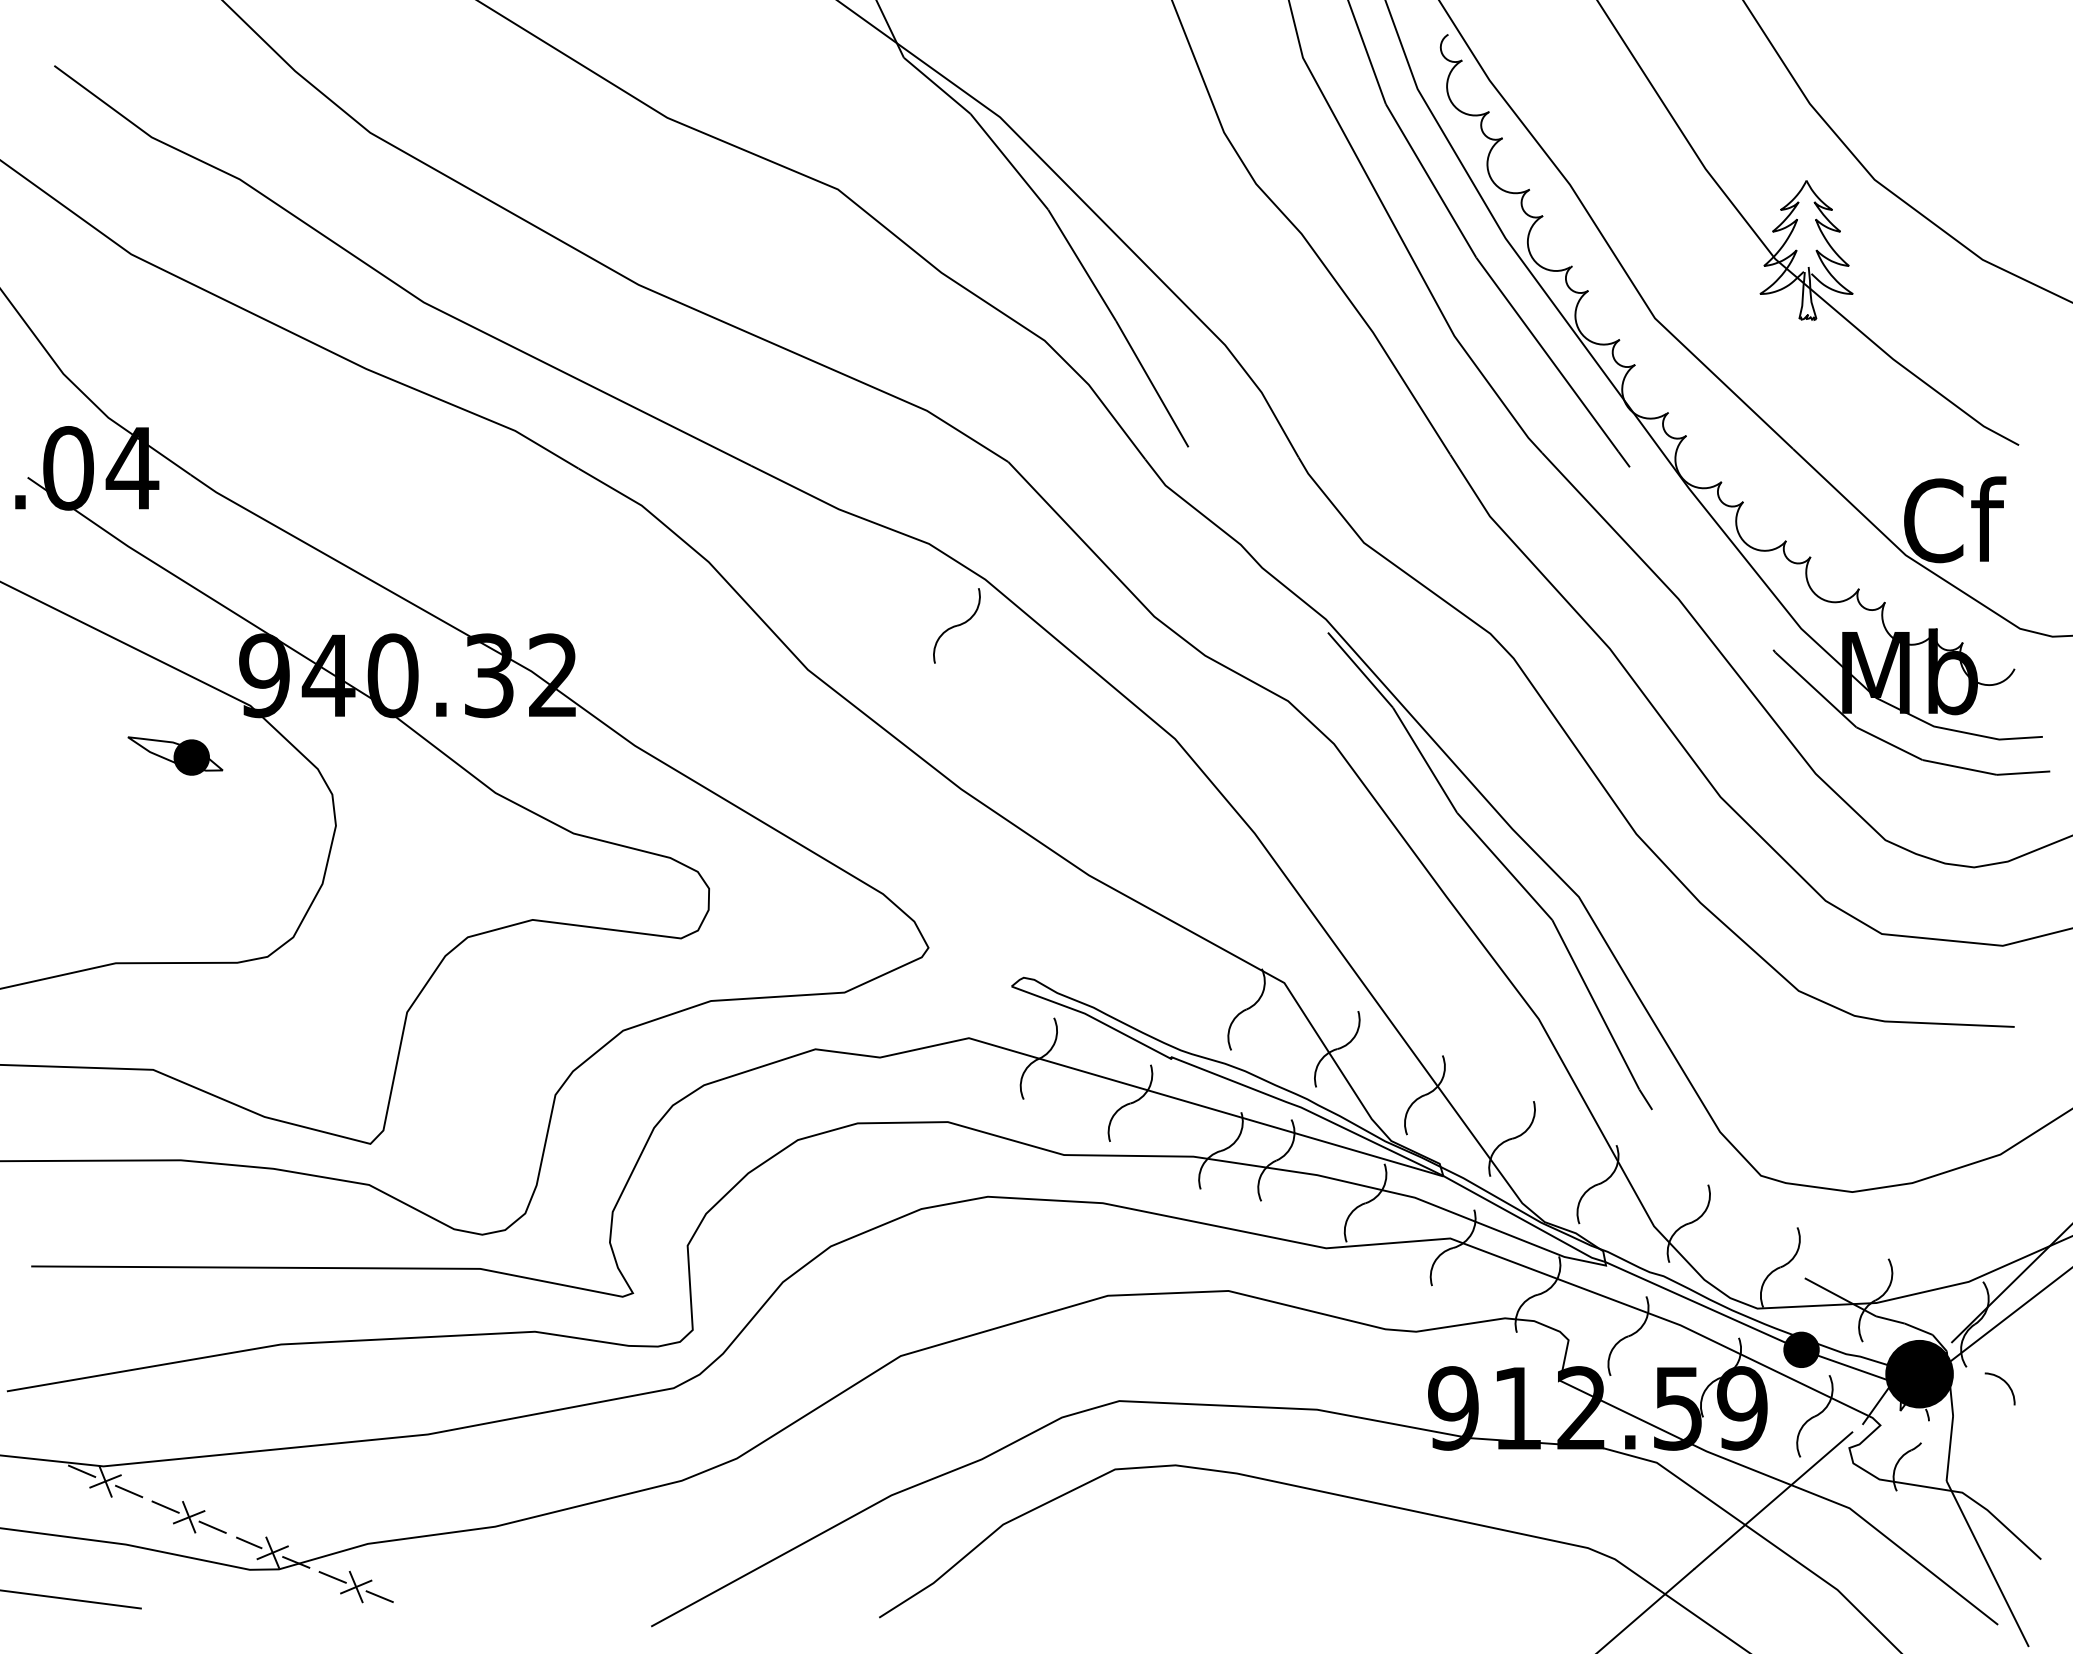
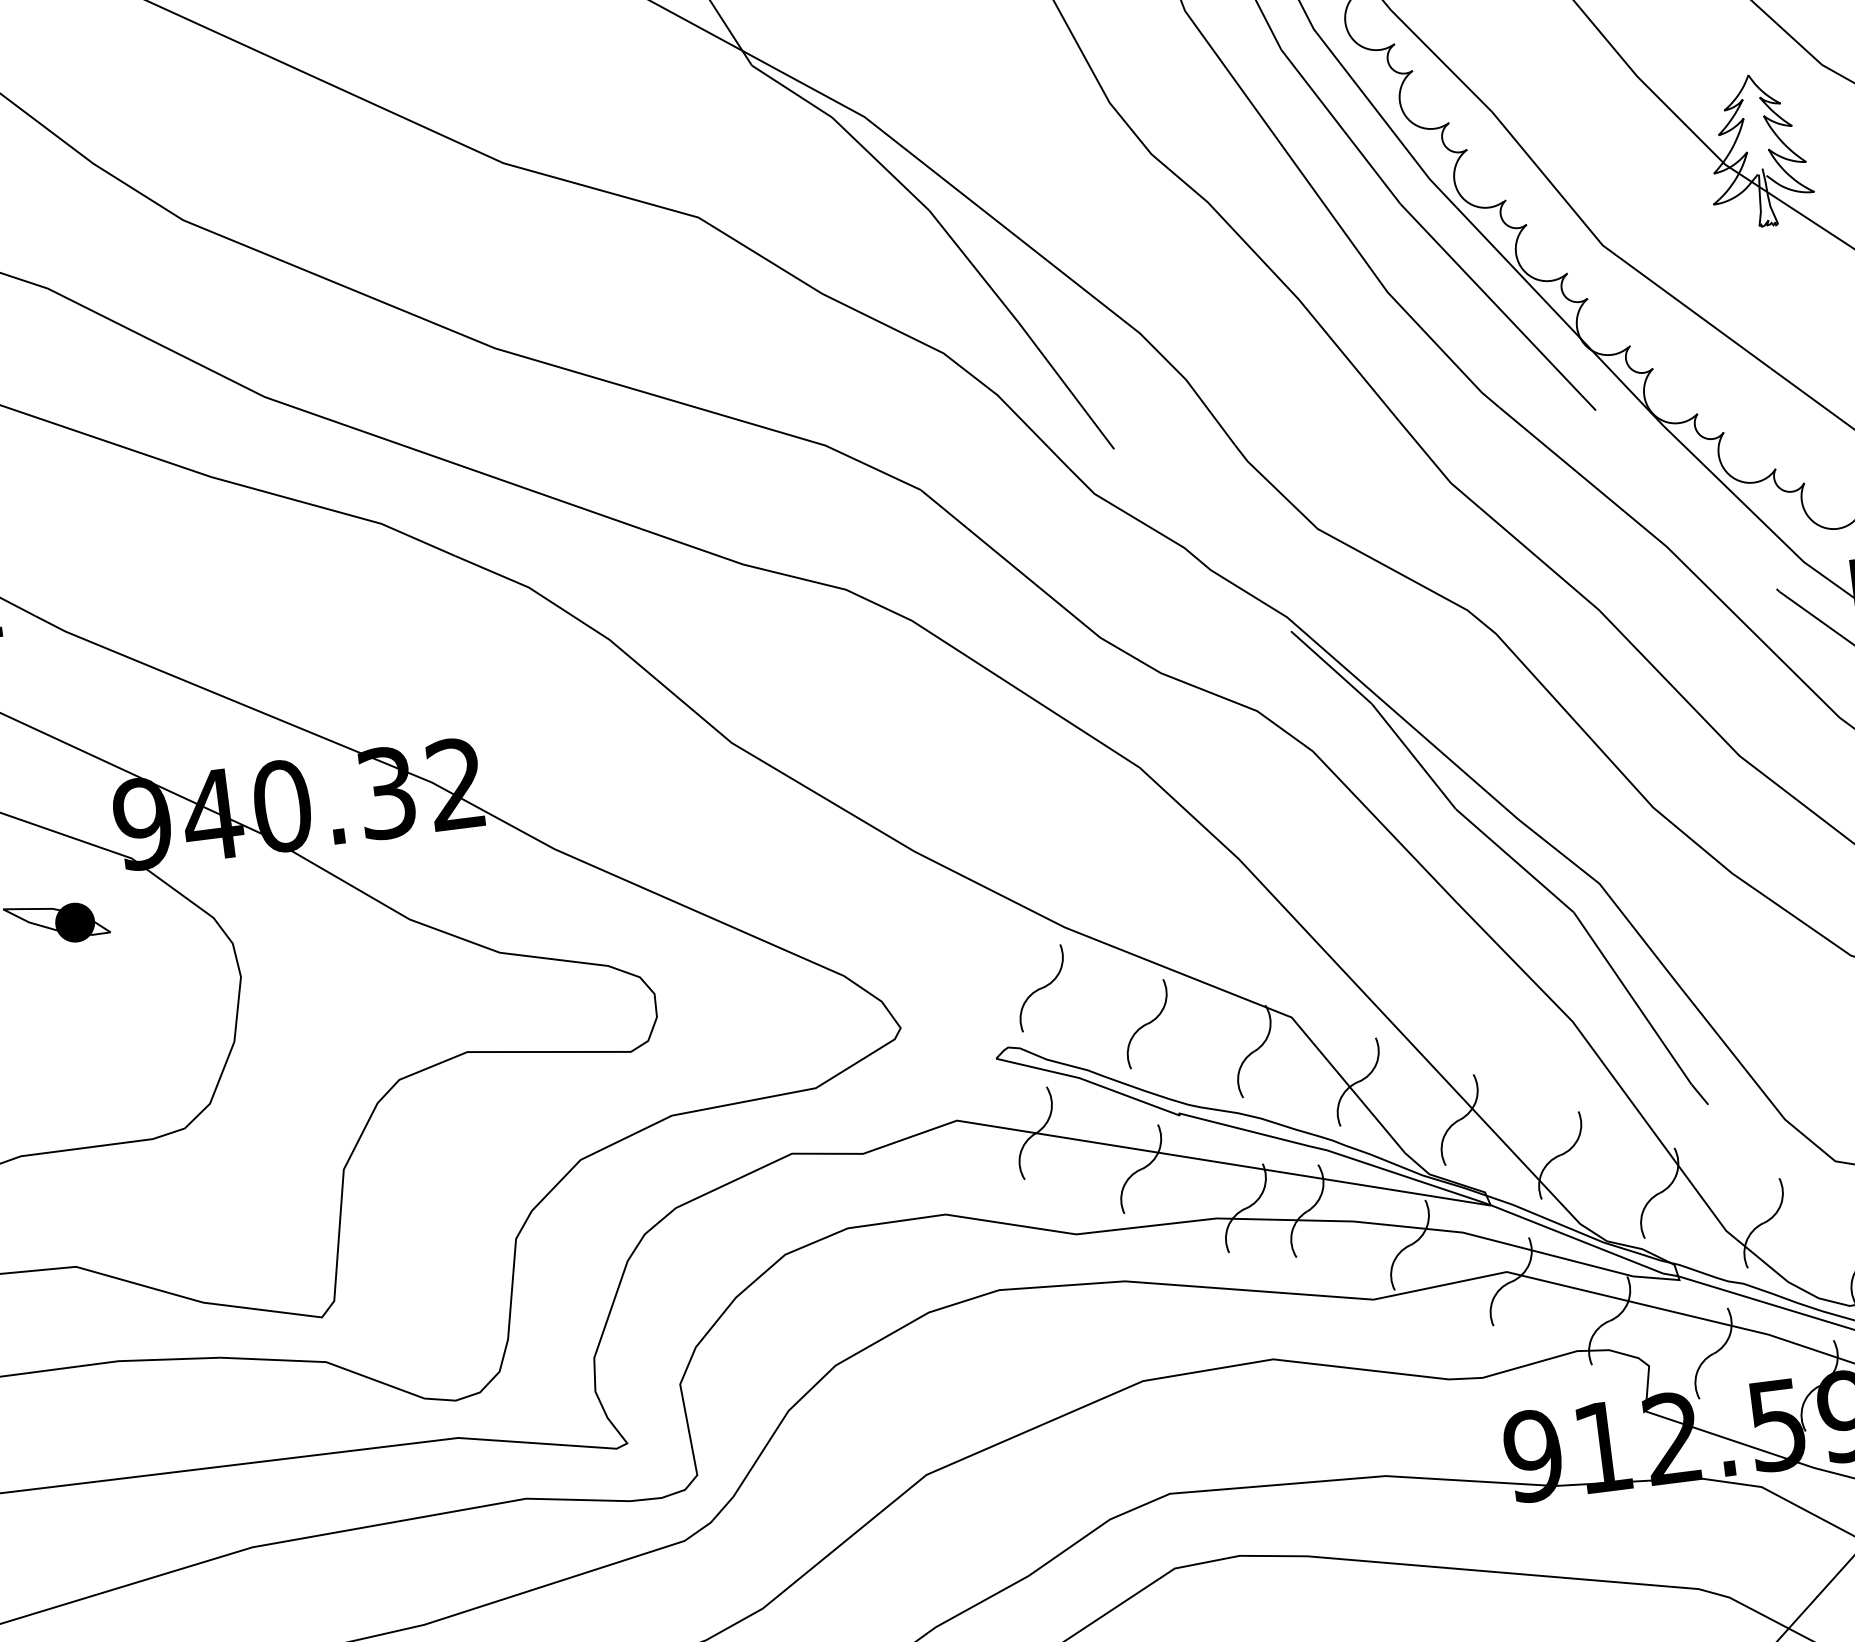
part: (956, 625) -> (1041, 987), moved
part: (1152, 972) -> (1147, 1024), added

